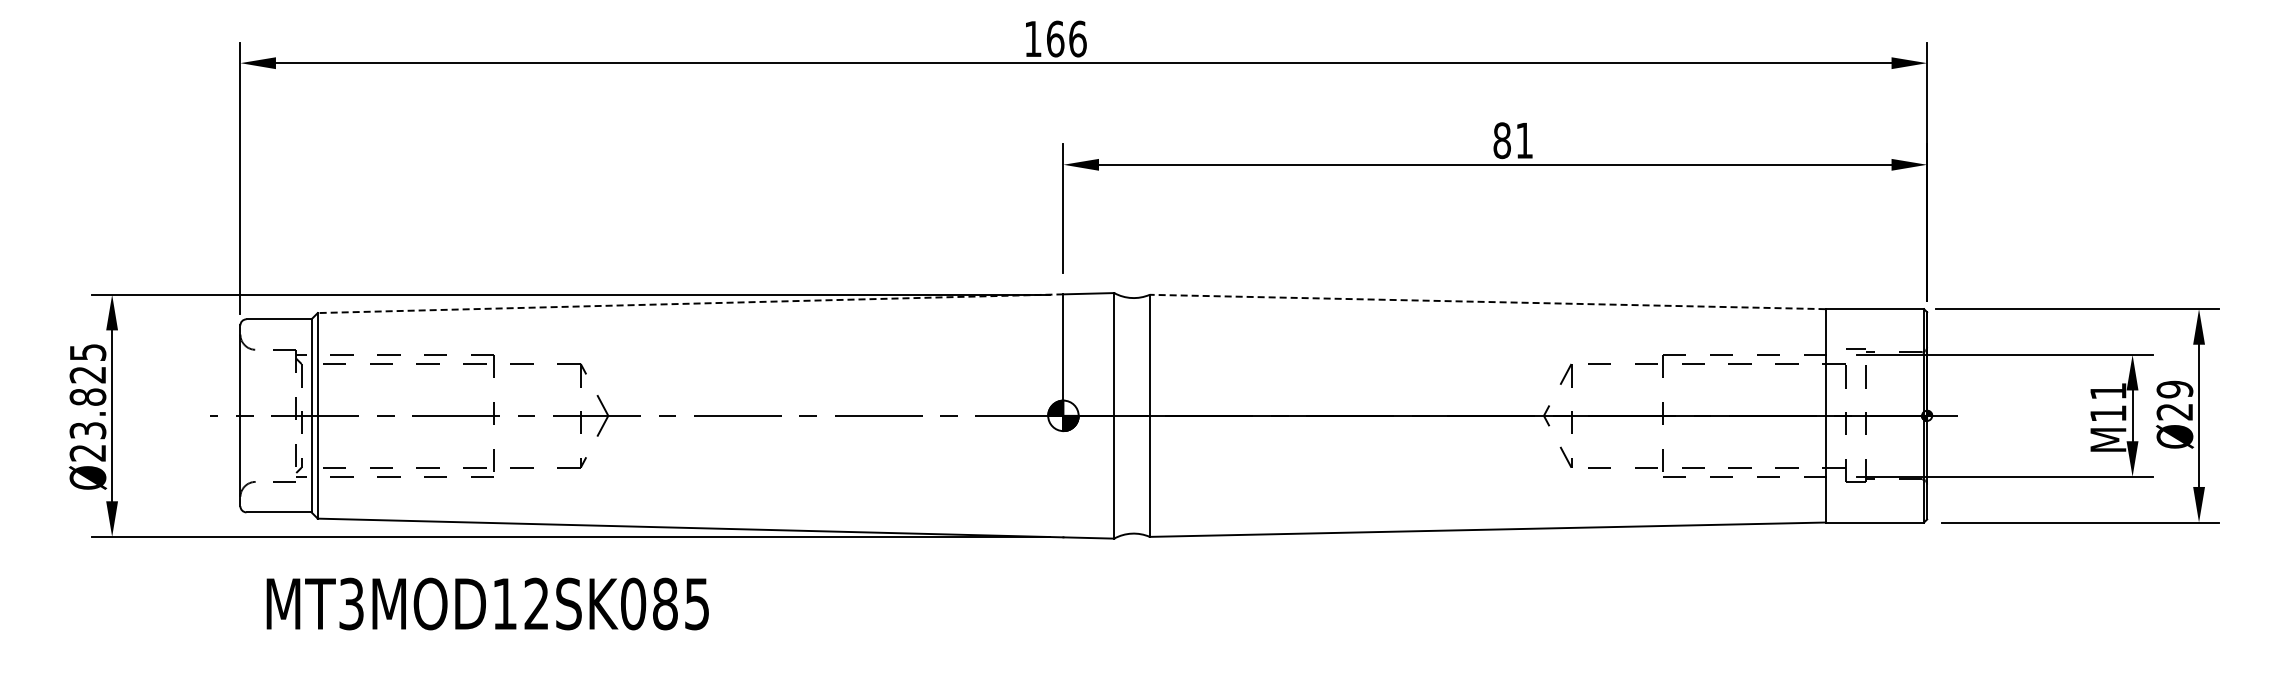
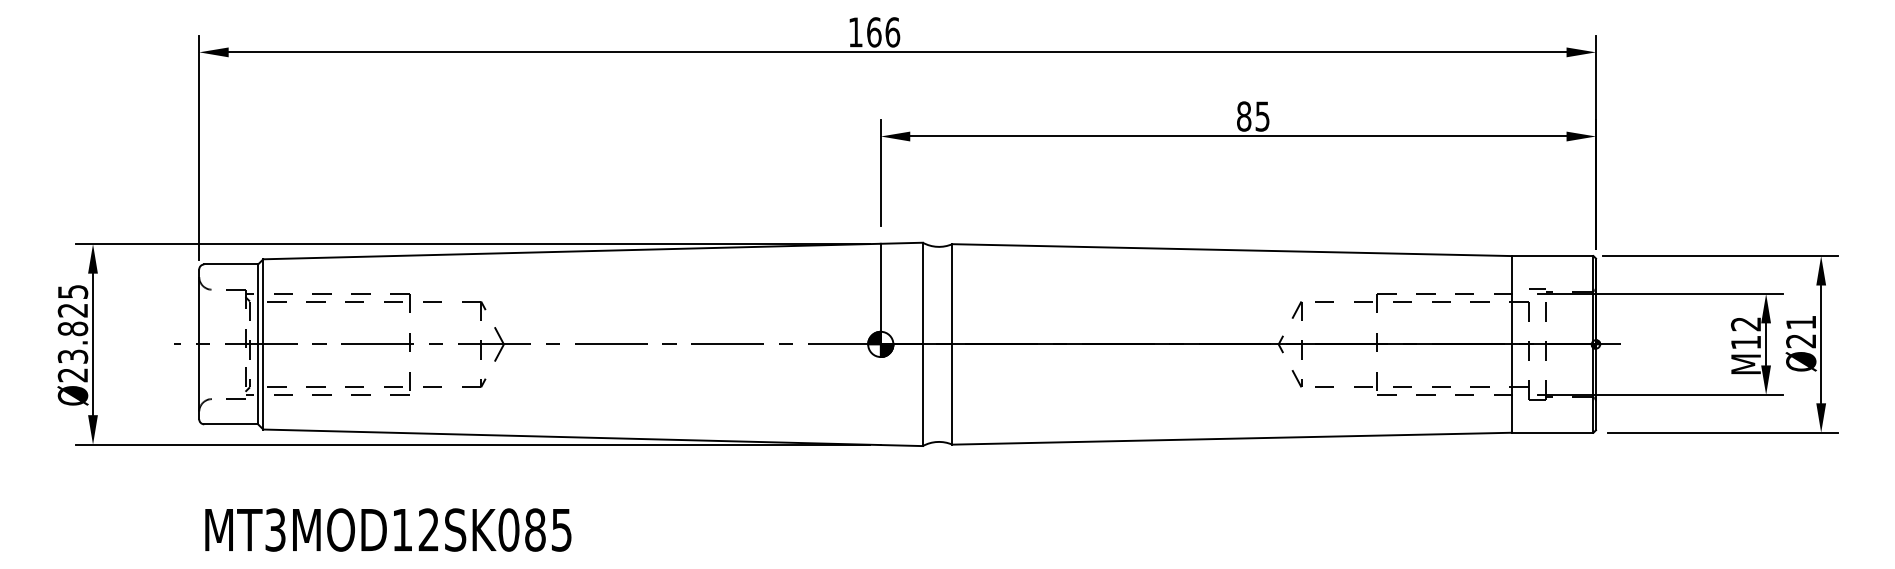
text: (1524, 141) -> (1262, 117), 81 -> 85
line: (1487, 301) -> (1231, 249), dashed -> solid
line: (690, 303) -> (571, 251), dashed -> solid
text: (2174, 389) -> (1800, 322), Ø29 -> Ø21
text: (2108, 391) -> (1746, 324), M11 -> M12
text: (487, 603) -> (388, 529), moved

